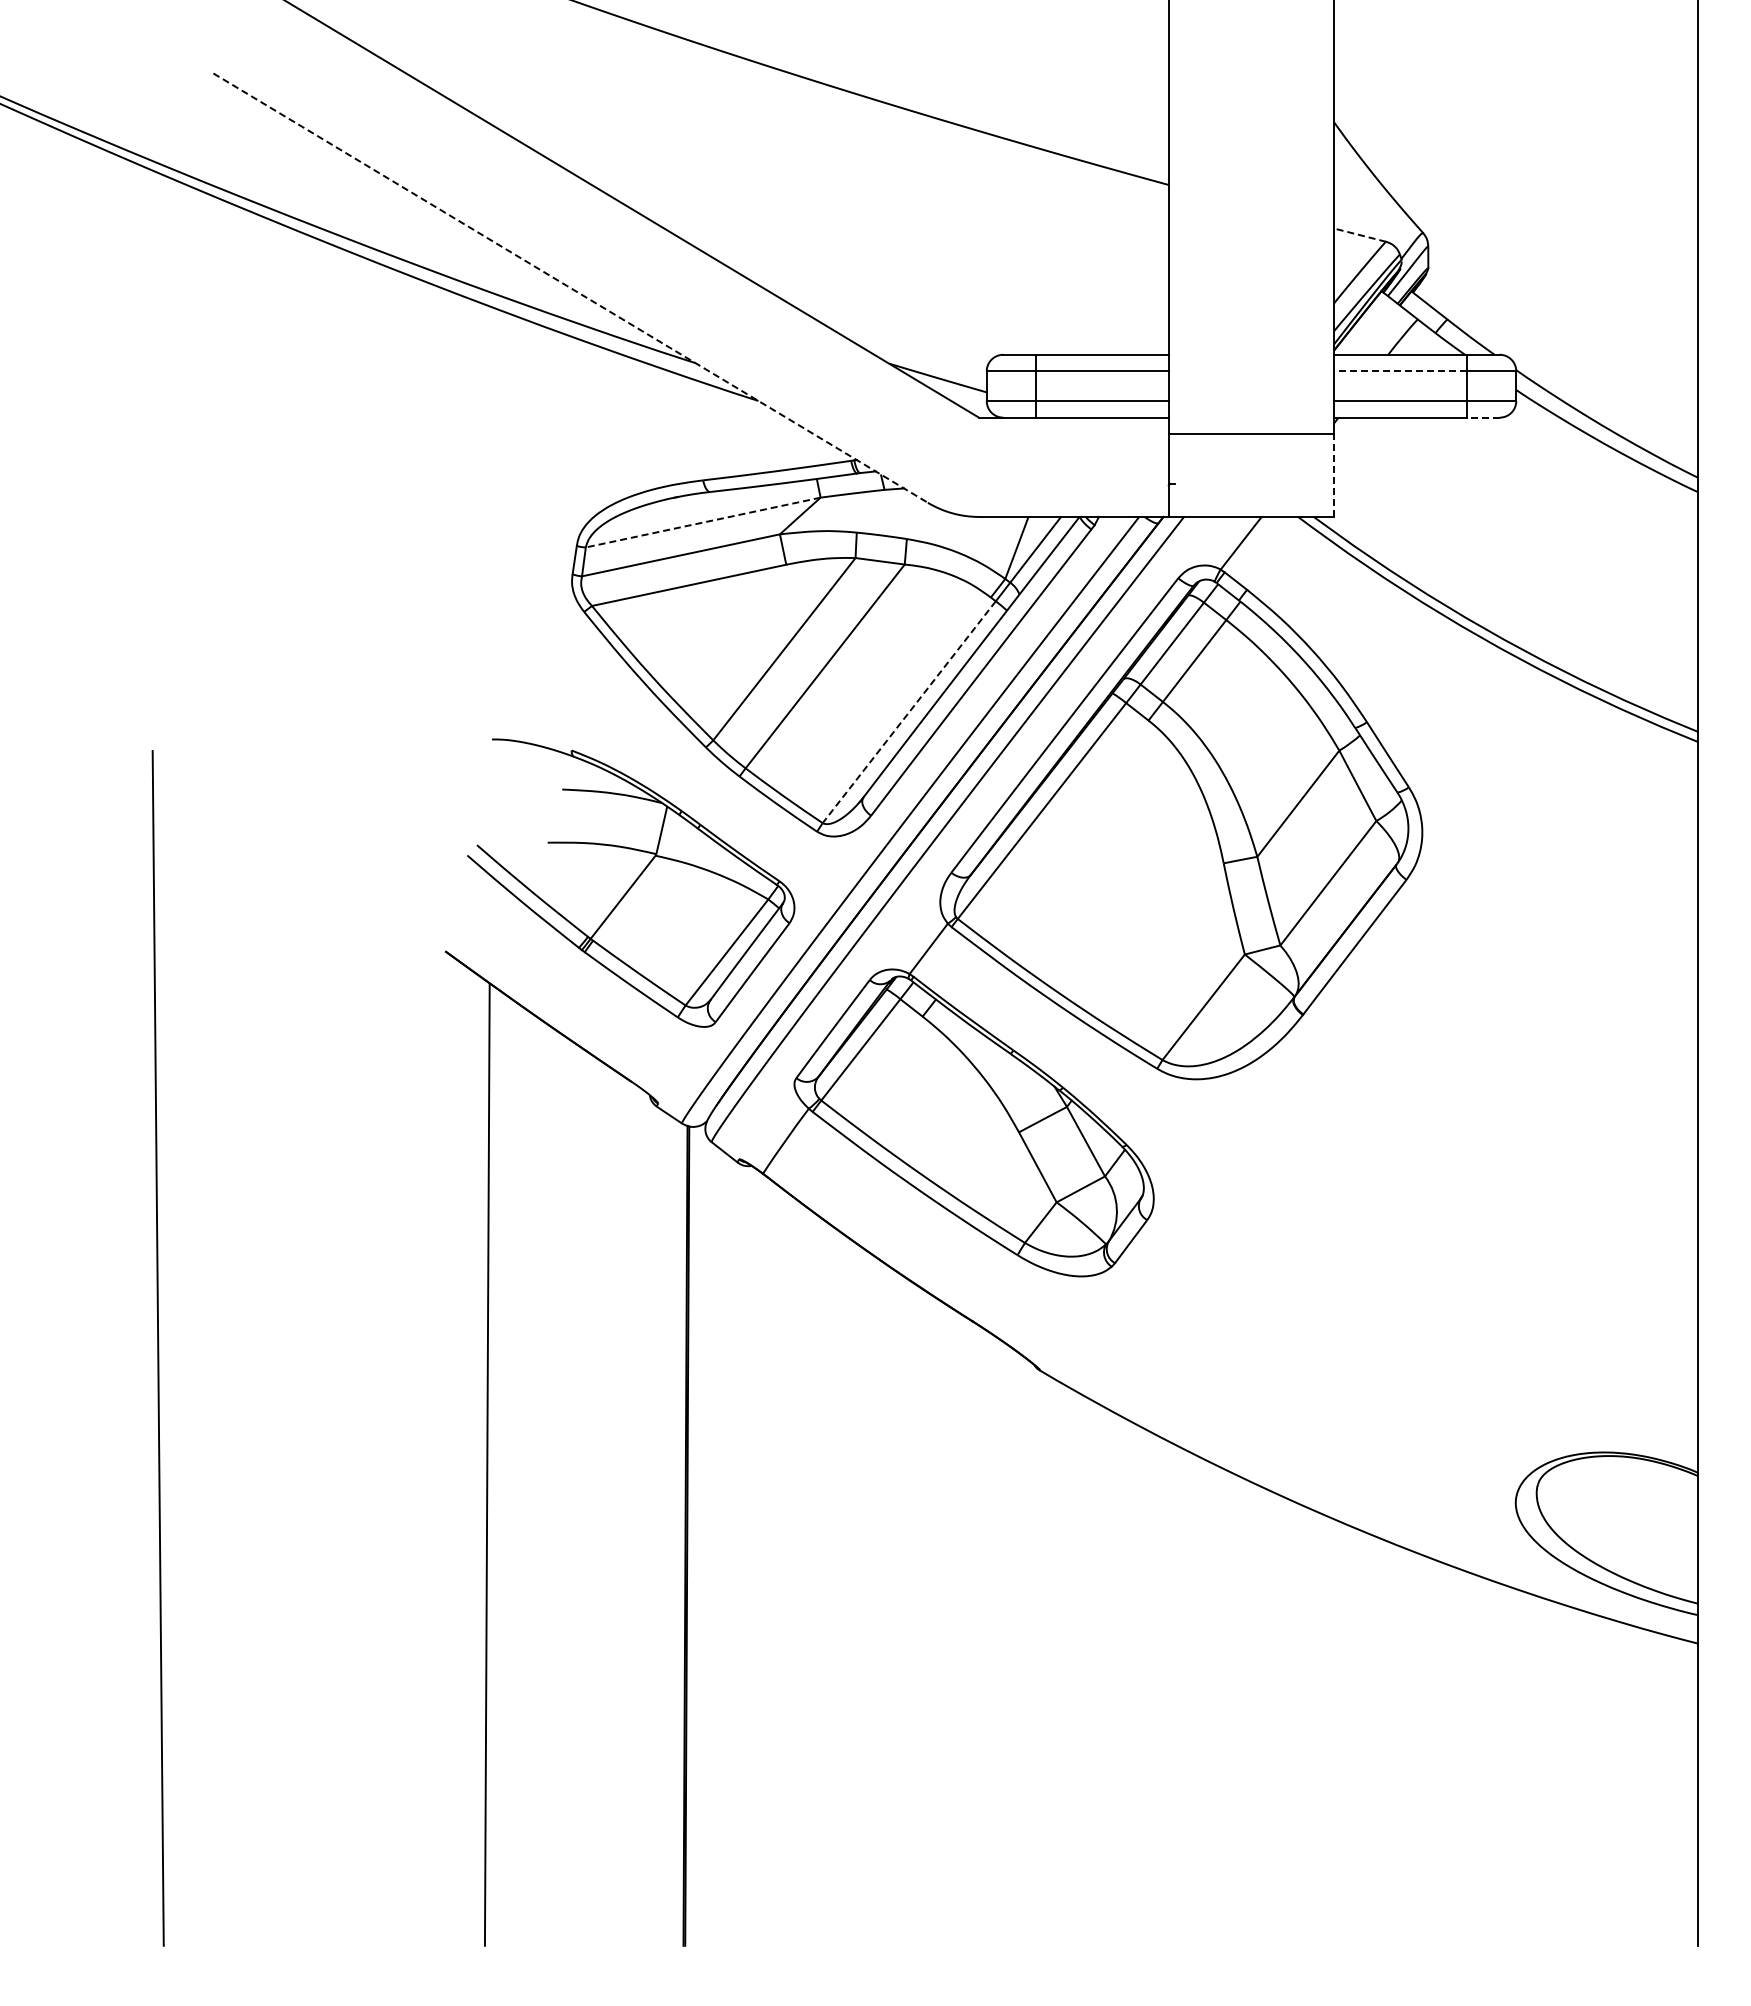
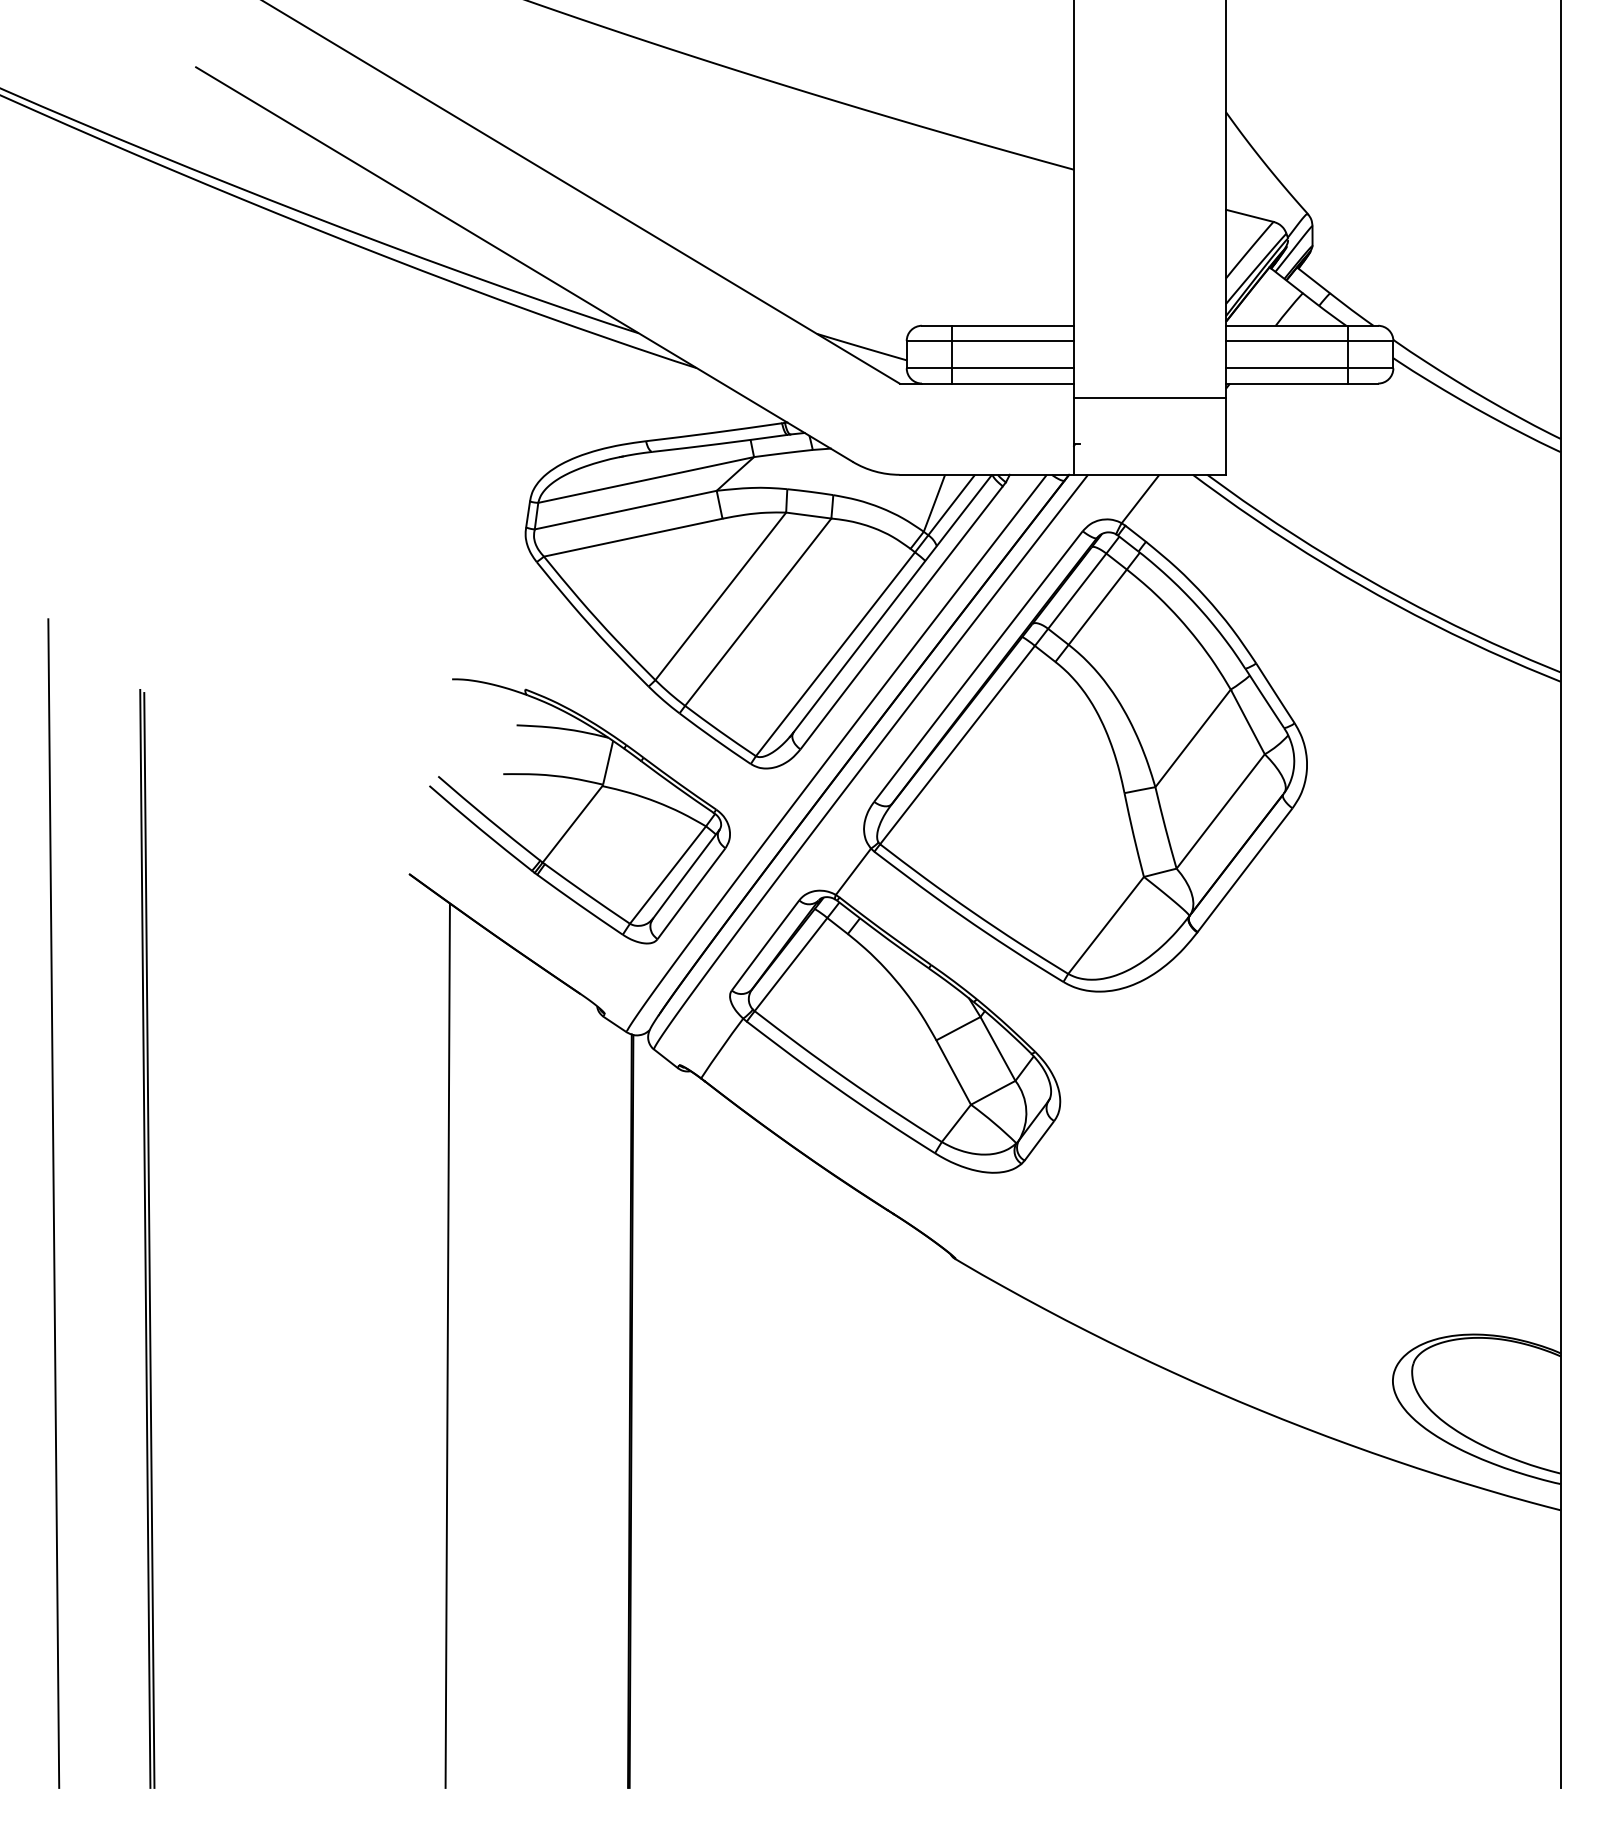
line: (1360, 235) -> (1250, 216), dashed -> solid
line: (570, 288) -> (524, 264), dashed -> solid
line: (1399, 371) -> (1286, 341), dashed -> solid
line: (1483, 417) -> (1363, 383), dashed -> solid
line: (1334, 475) -> (1226, 436), dashed -> solid
line: (702, 522) -> (645, 479), dashed -> solid
line: (909, 712) -> (835, 654), dashed -> solid
line: (58, 1309) -> (53, 1203), added
line: (162, 1349) -> (149, 1239), added

